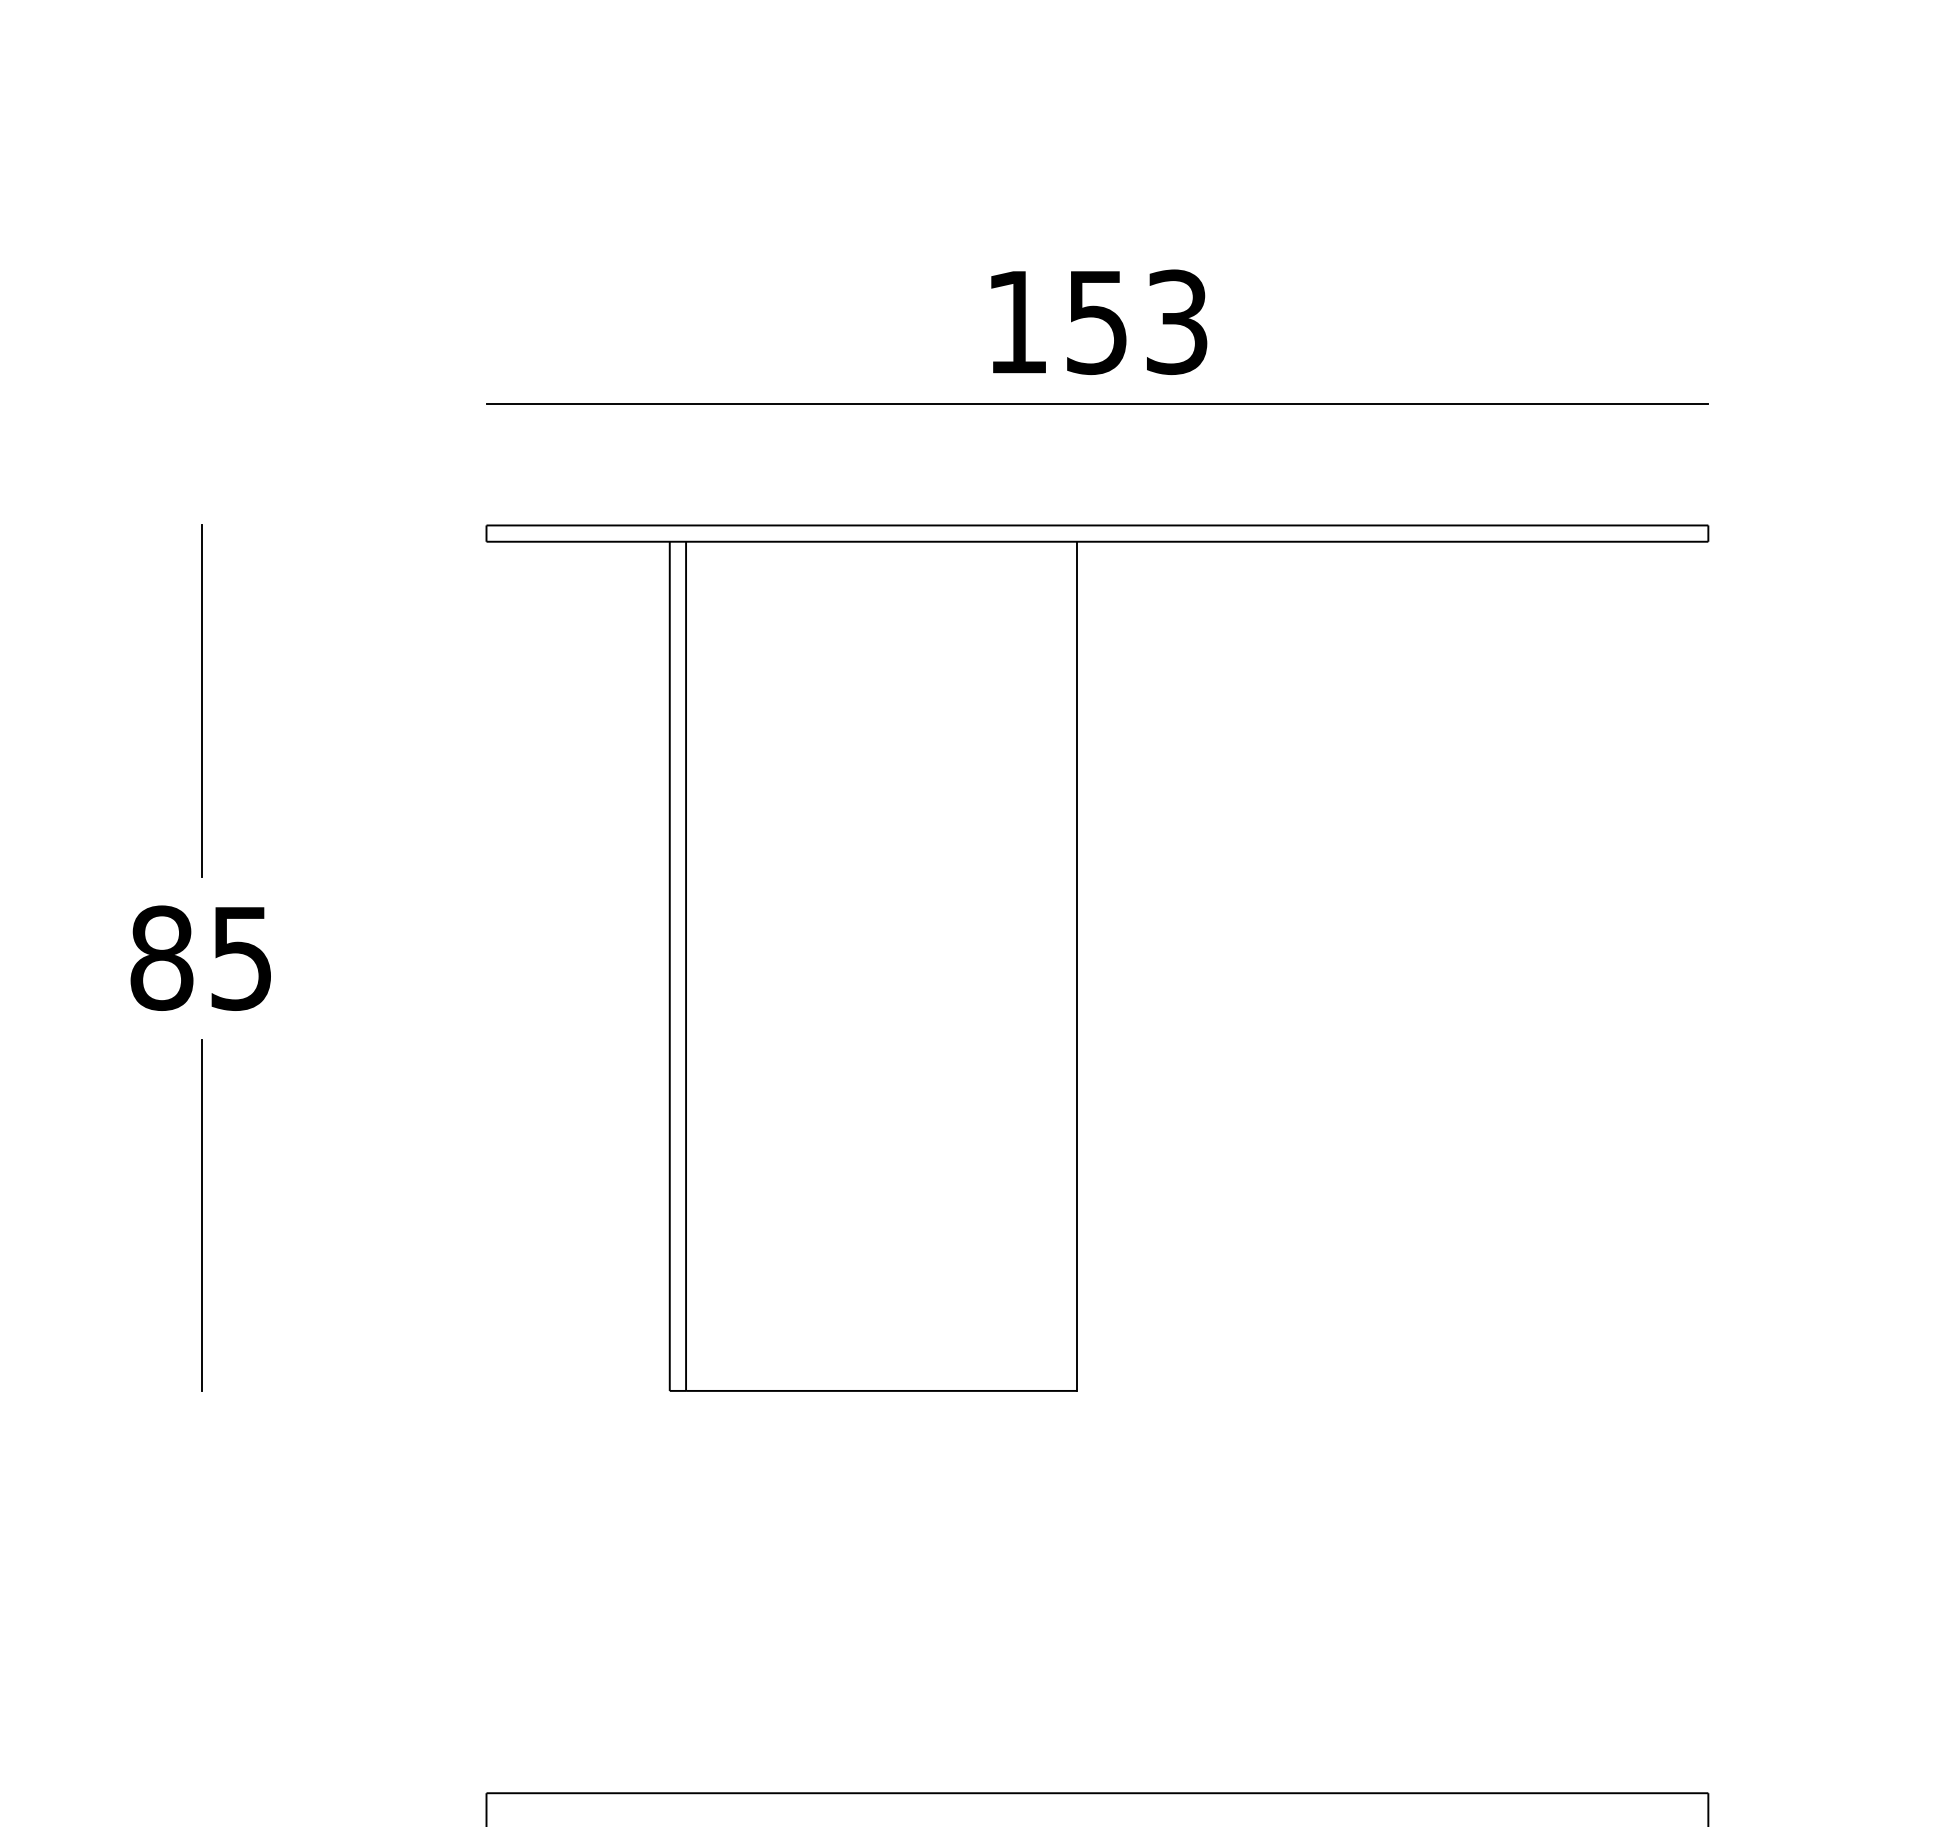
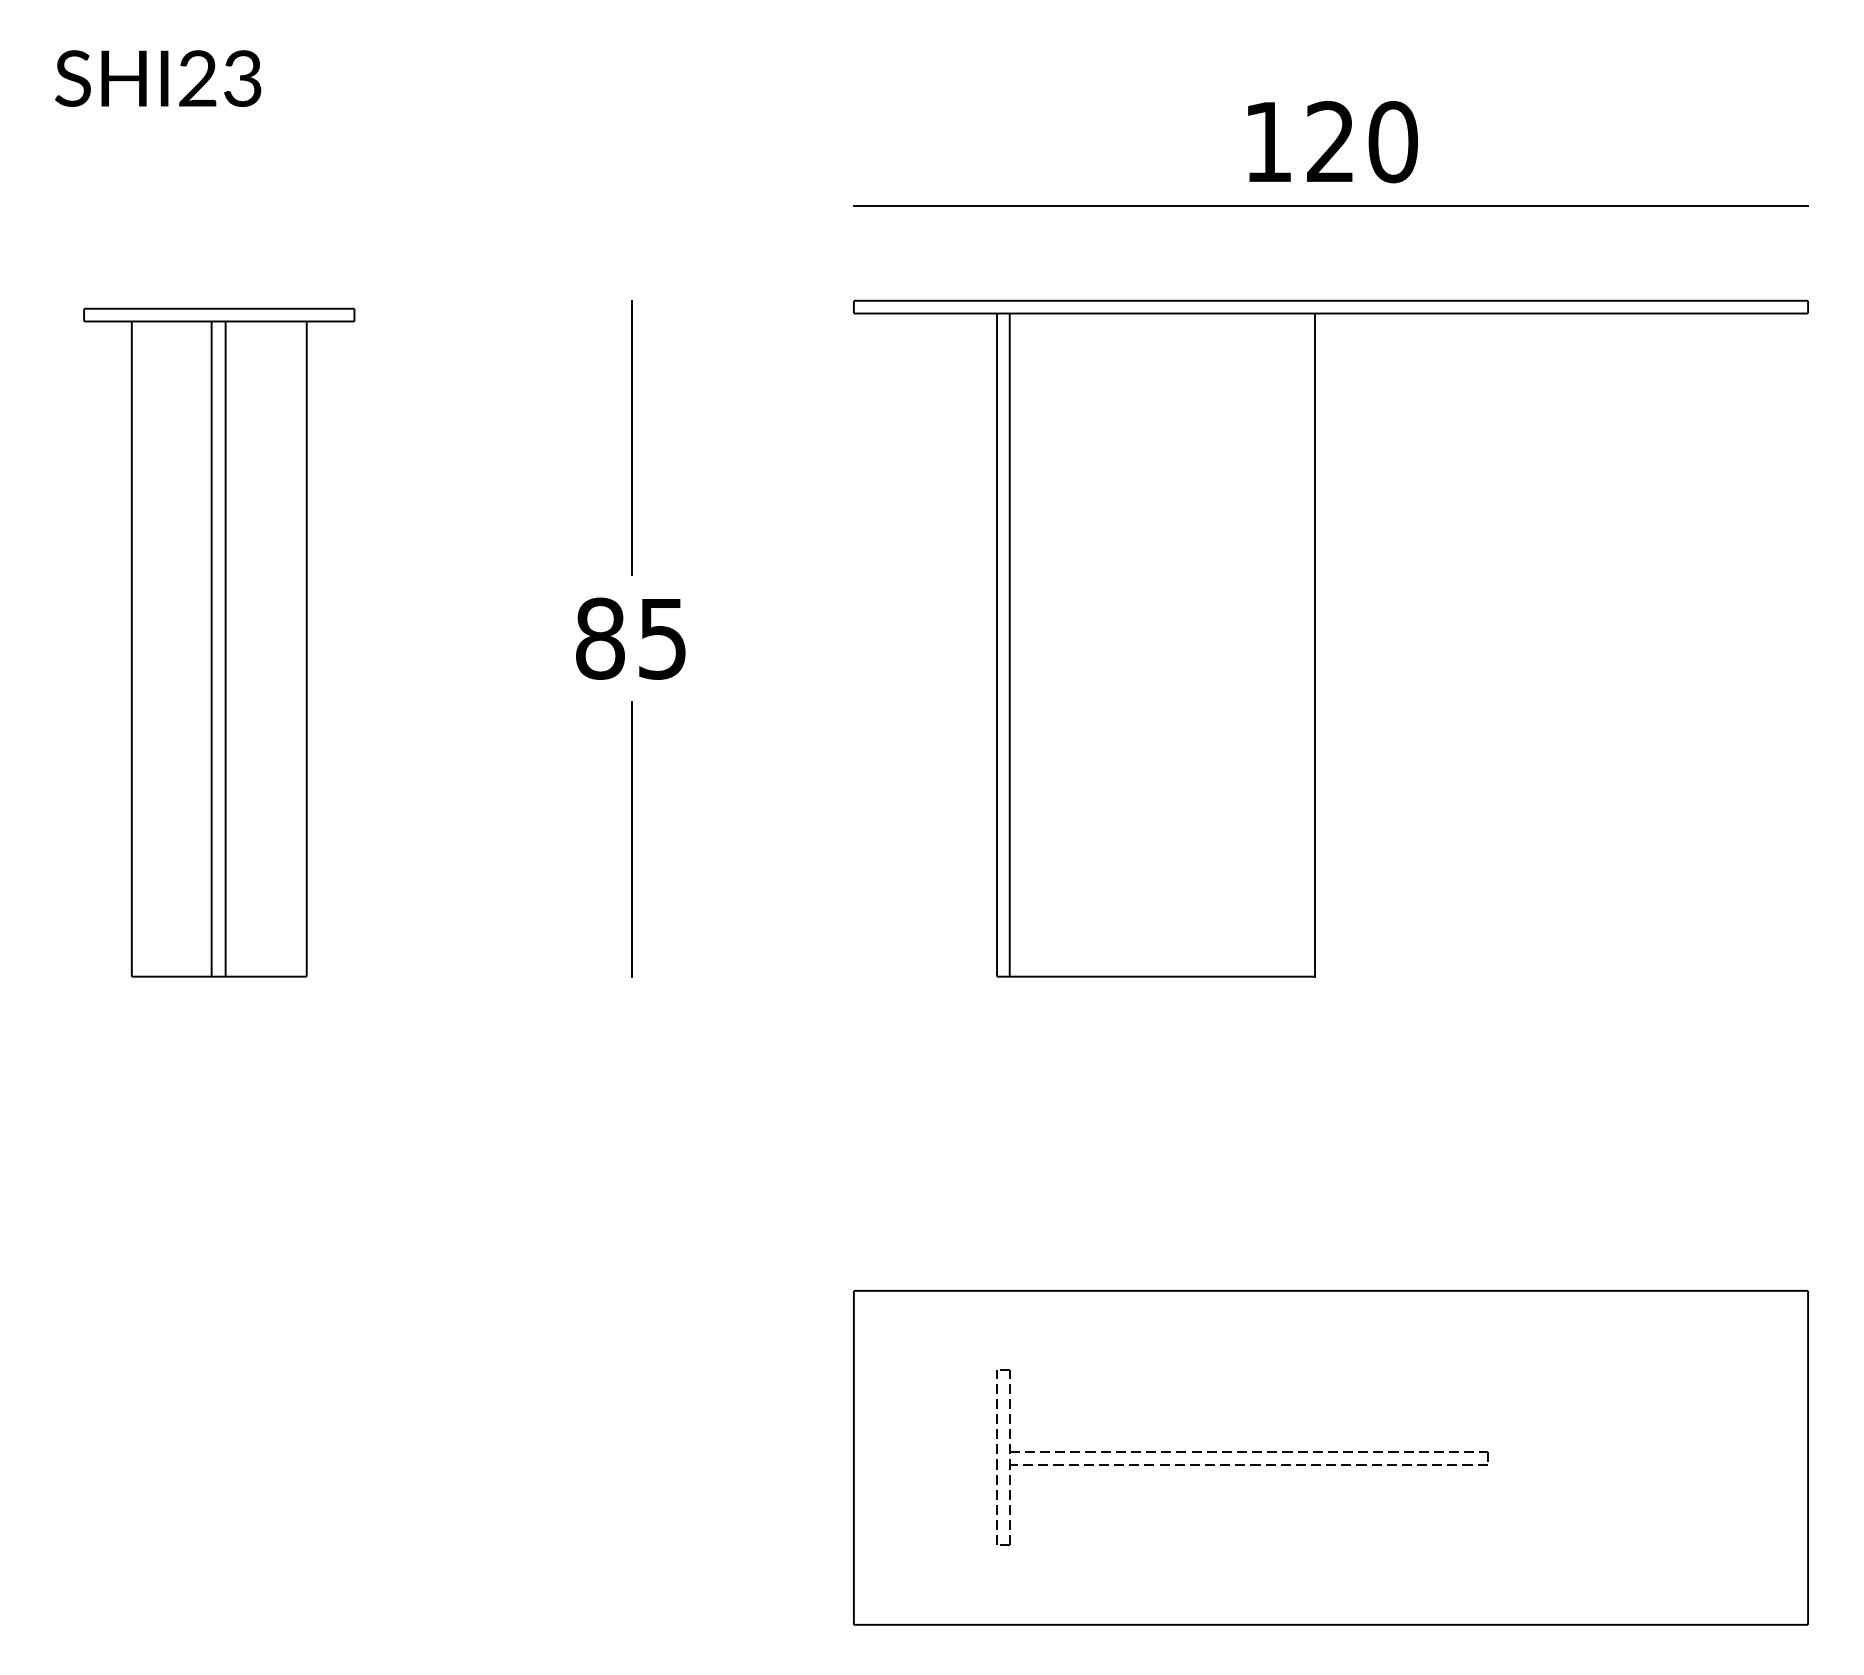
text: (1137, 321) -> (1362, 141), 153 -> 120

